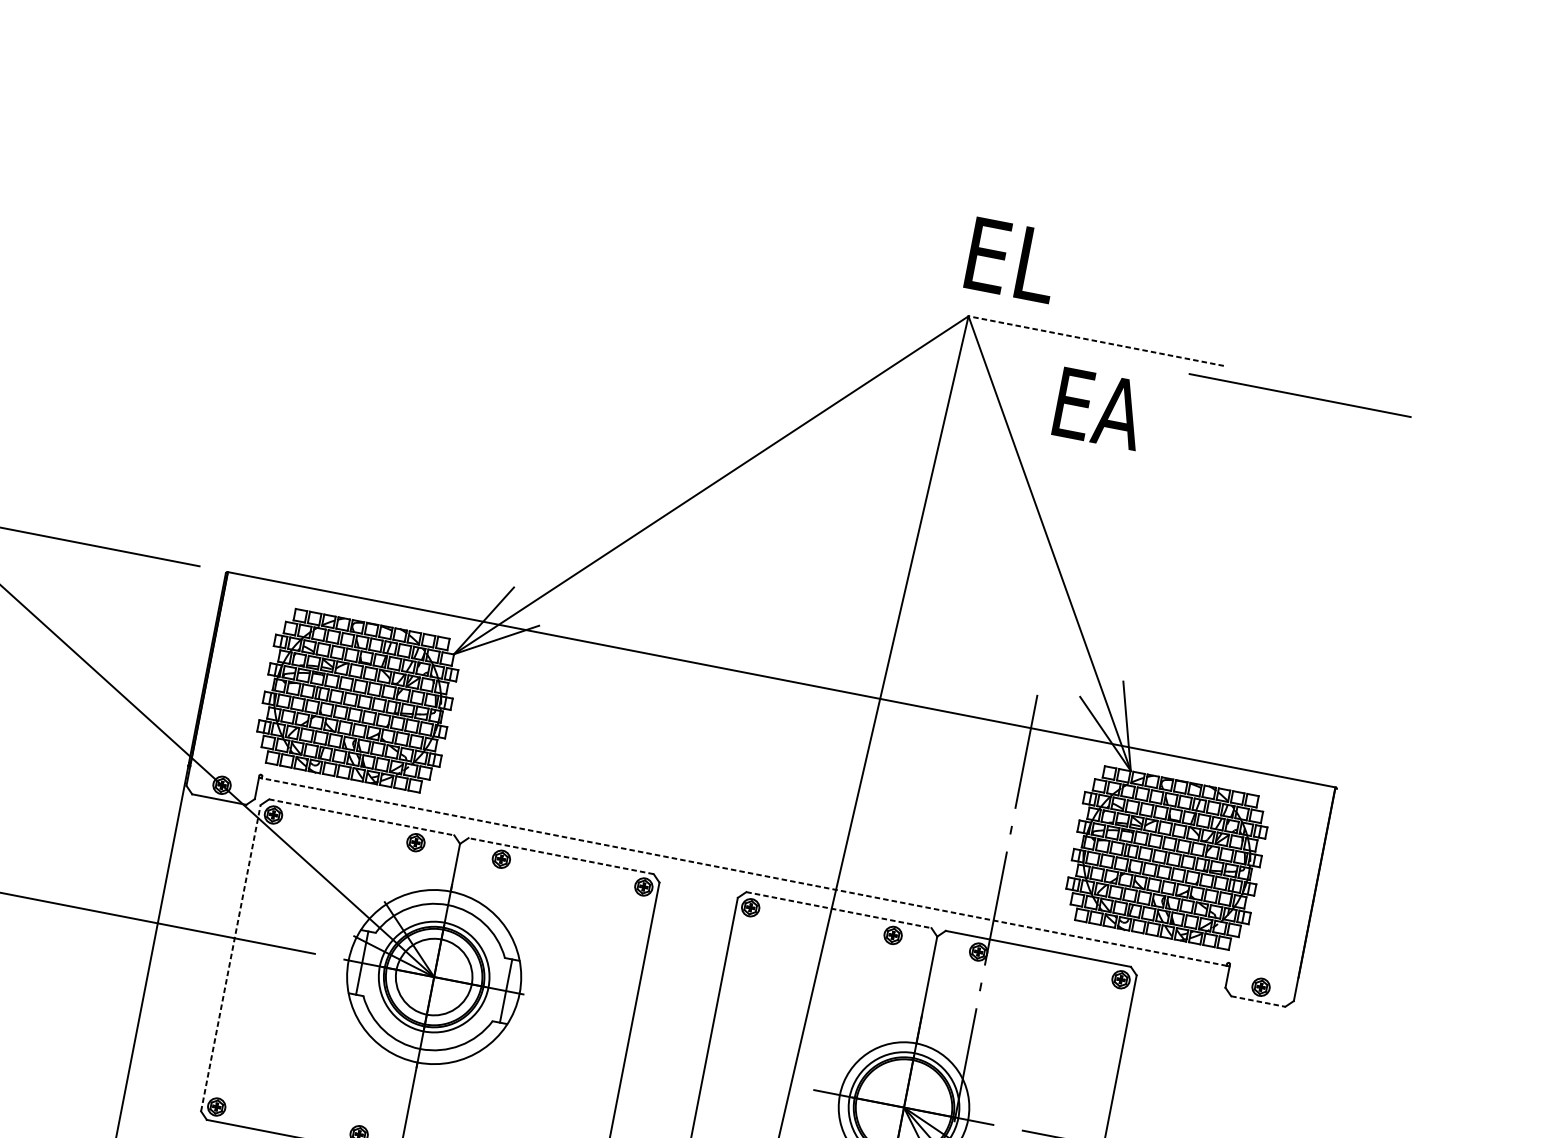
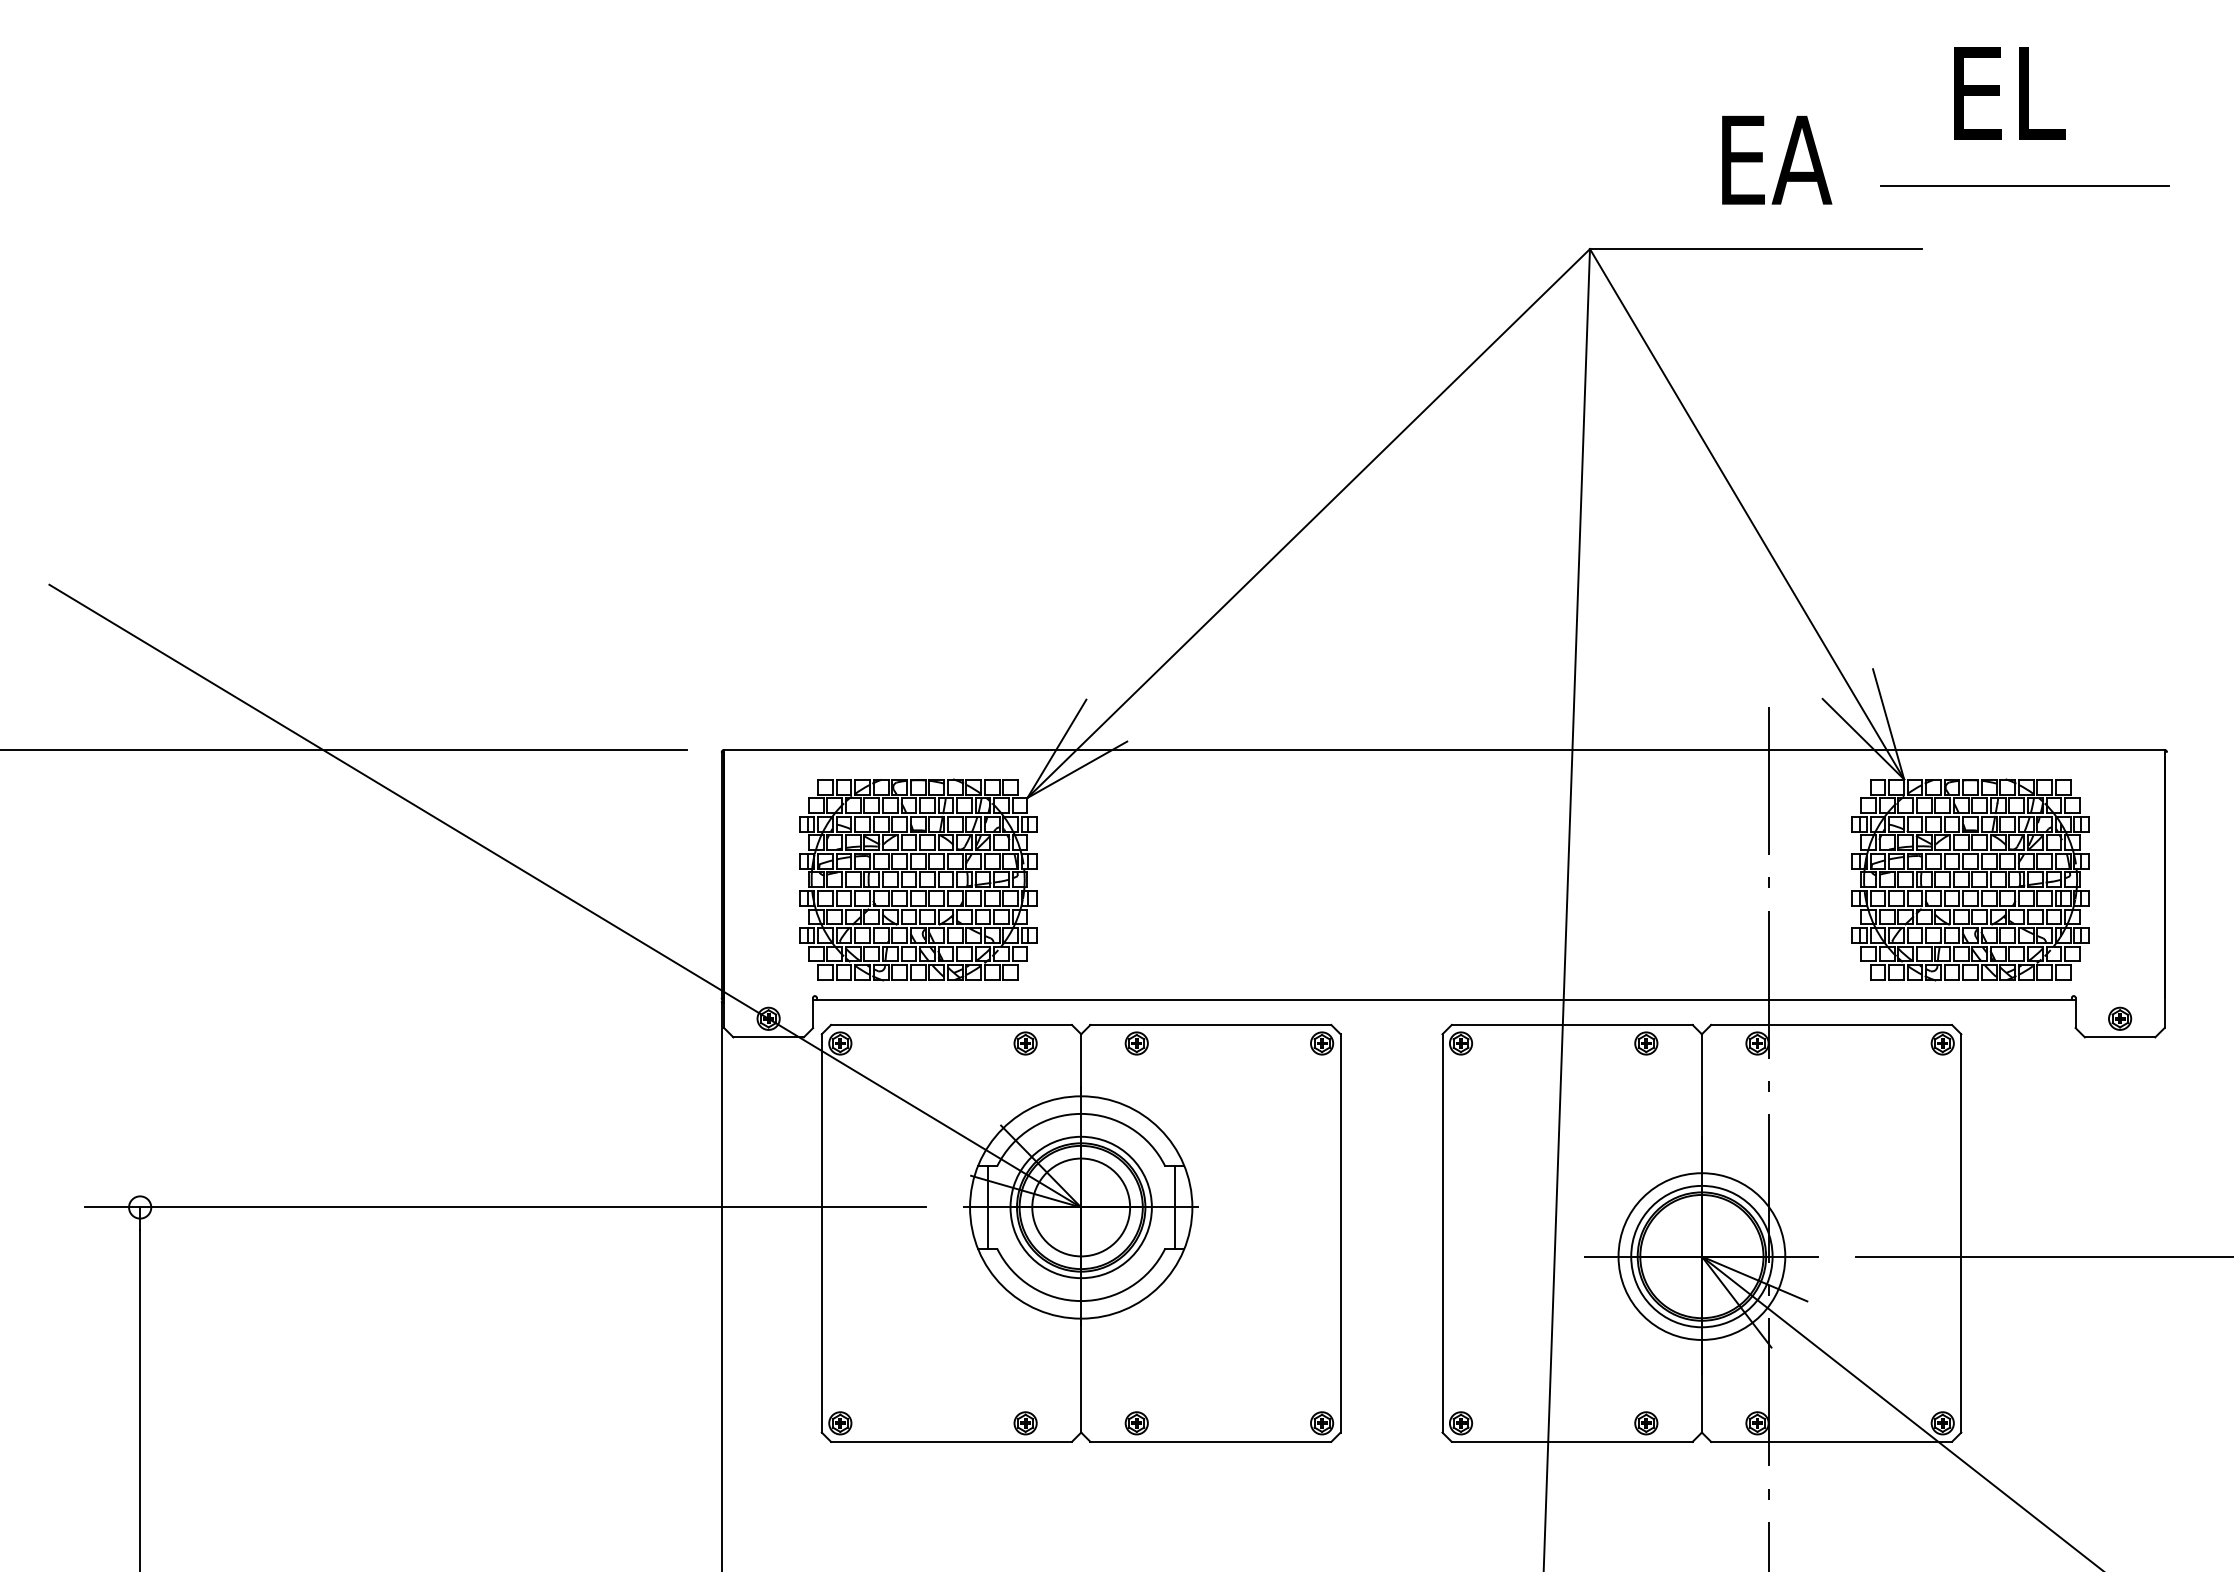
text: (1012, 260) -> (2009, 93), moved
line: (1095, 341) -> (1755, 249), dashed -> solid
line: (1299, 395) -> (2024, 185), moved
text: (1100, 409) -> (1777, 160), moved
line: (362, 817) -> (952, 1024), dashed -> solid
line: (560, 855) -> (1210, 1024), dashed -> solid
line: (744, 872) -> (1444, 1000), dashed -> solid
line: (839, 909) -> (1572, 1024), dashed -> solid
line: (230, 957) -> (821, 1232), dashed -> solid
line: (1258, 1001) -> (2120, 1037), dashed -> solid

